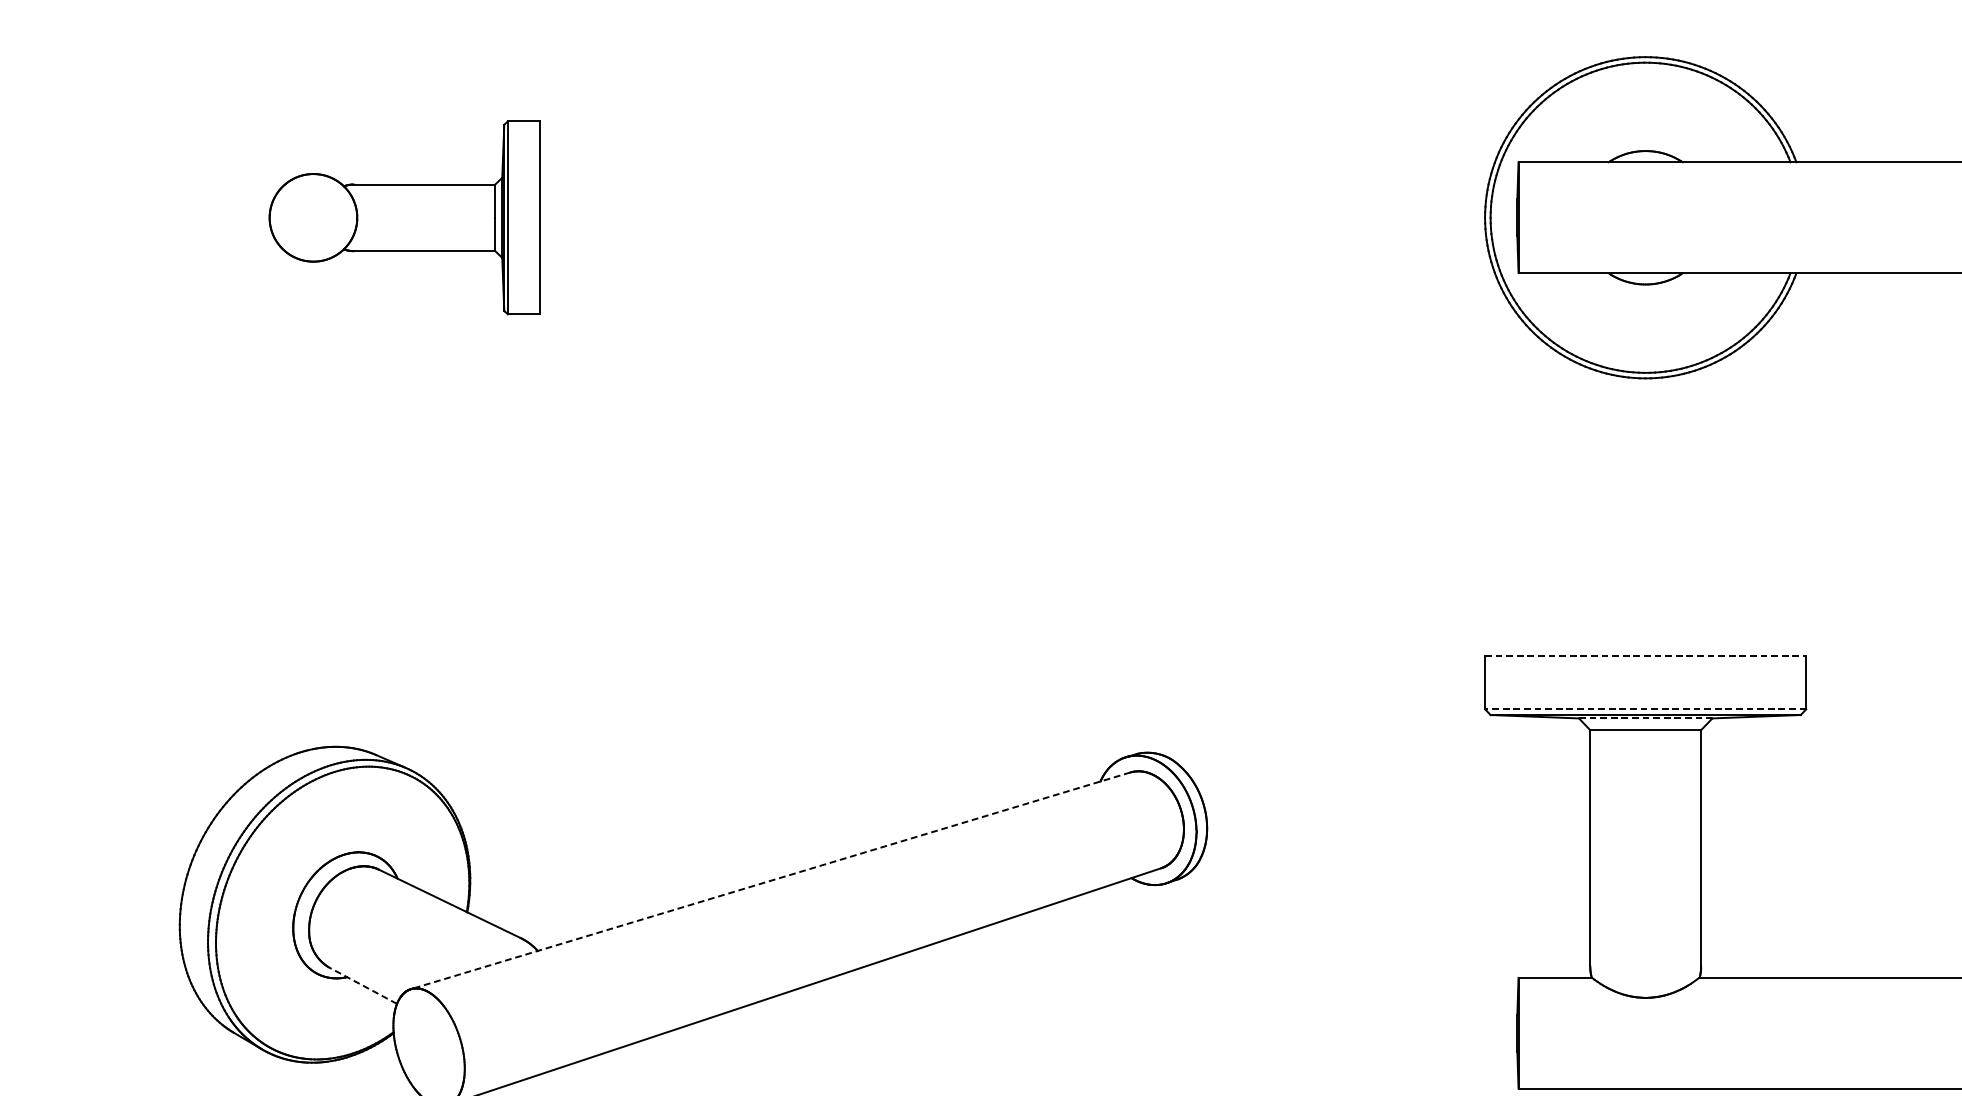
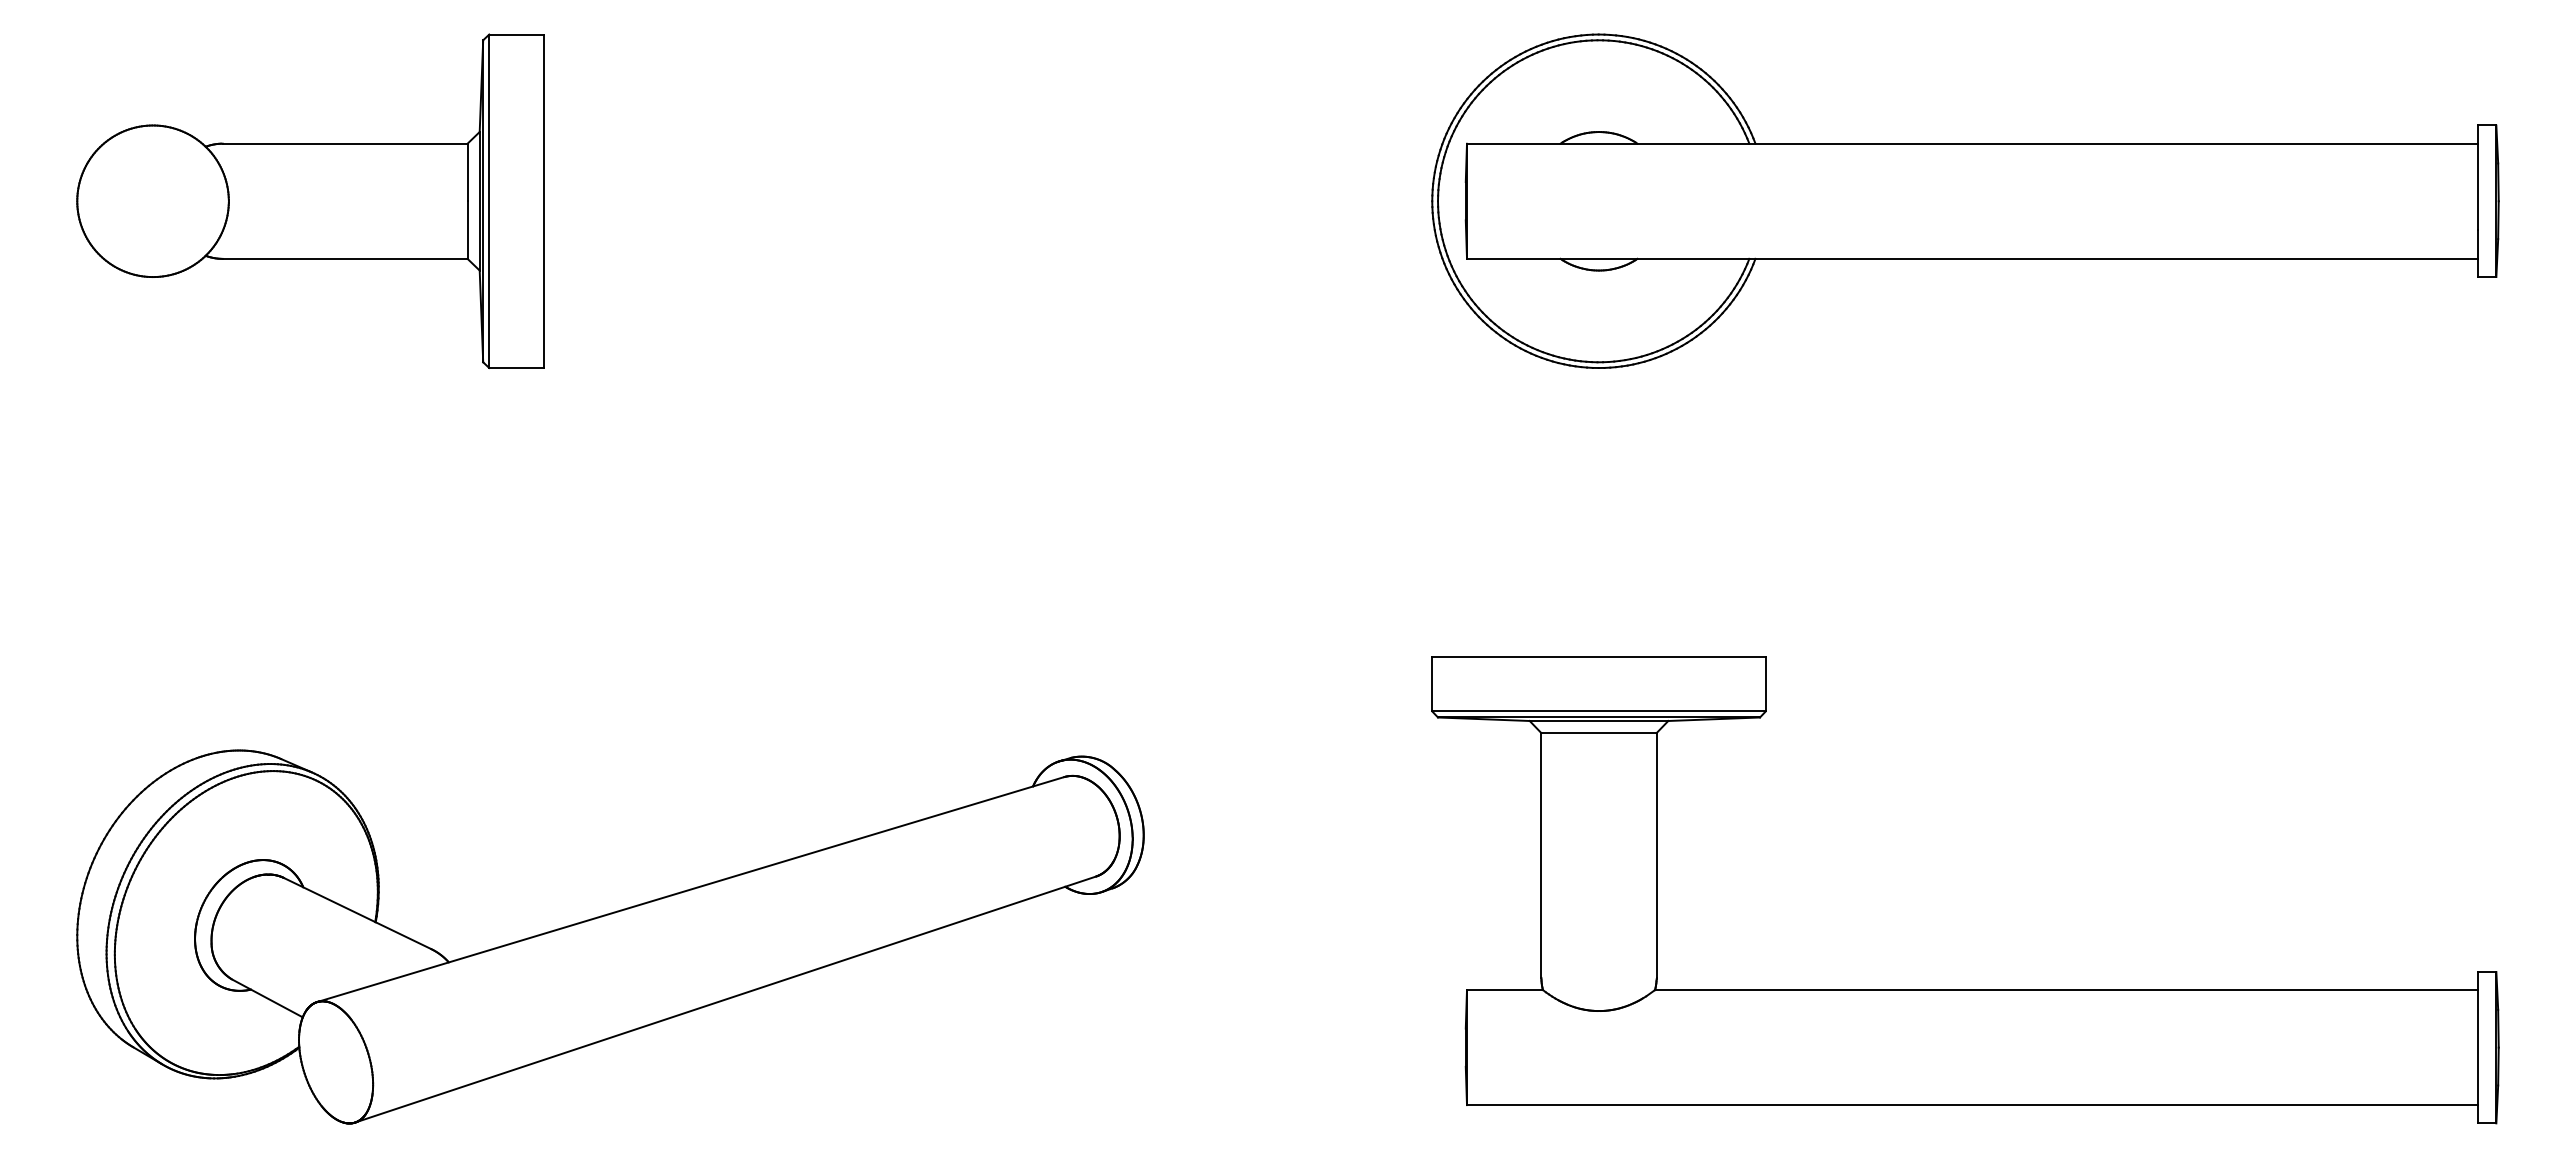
part: (404, 217) -> (310, 201), size x1.67
line: (1646, 656) -> (1599, 656), dashed -> solid
line: (1646, 709) -> (1599, 711), dashed -> solid
line: (1646, 718) -> (1599, 721), dashed -> solid
line: (770, 880) -> (690, 889), dashed -> solid
line: (362, 985) -> (266, 998), dashed -> solid

